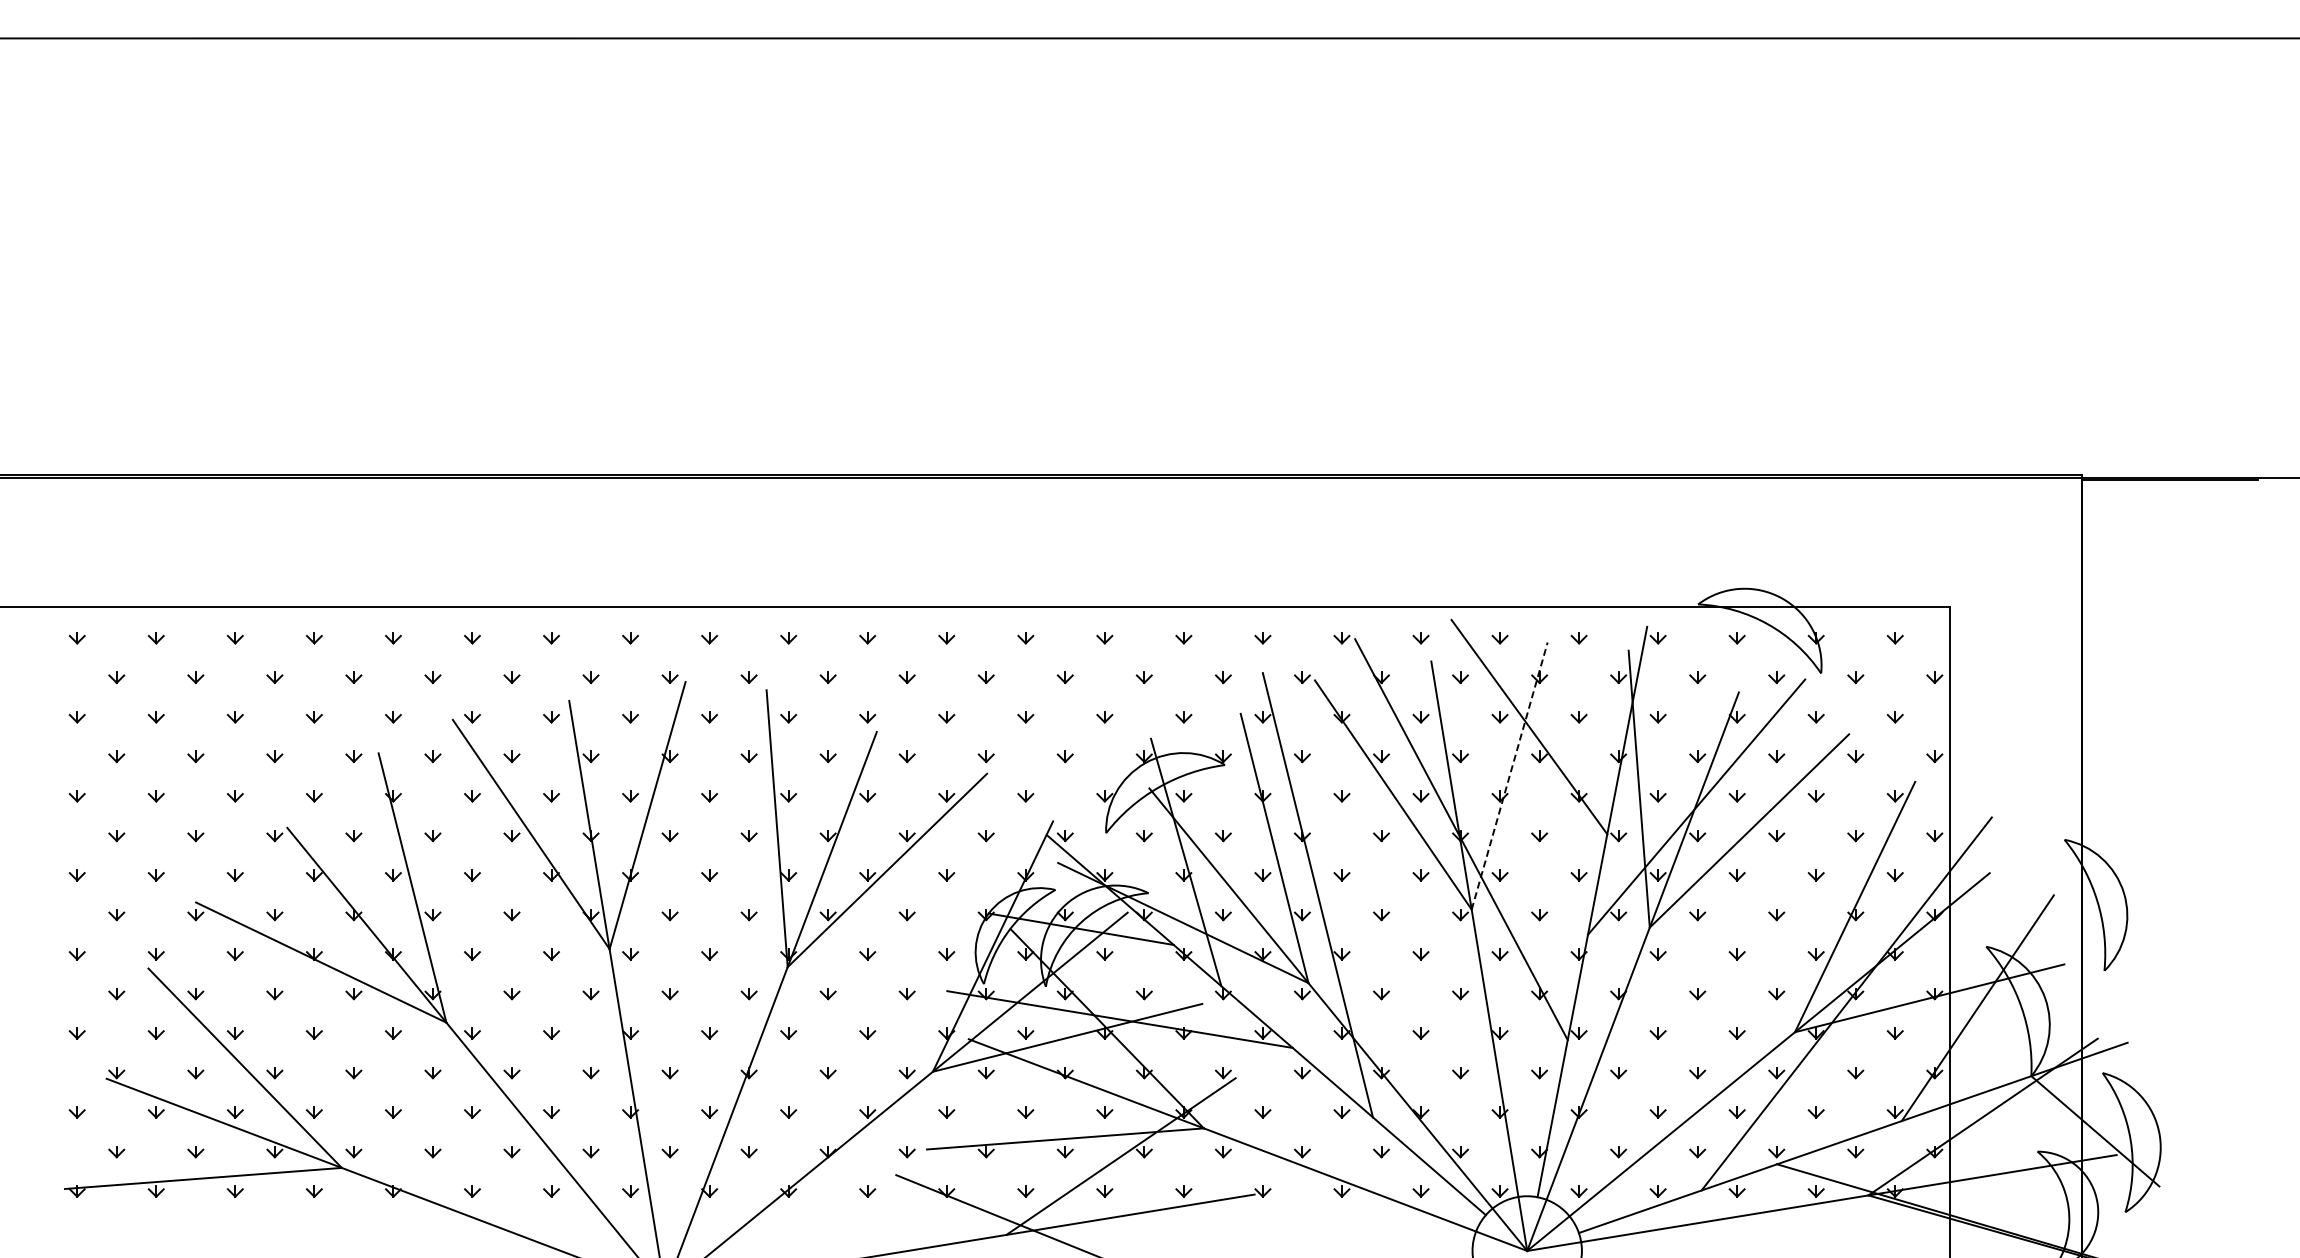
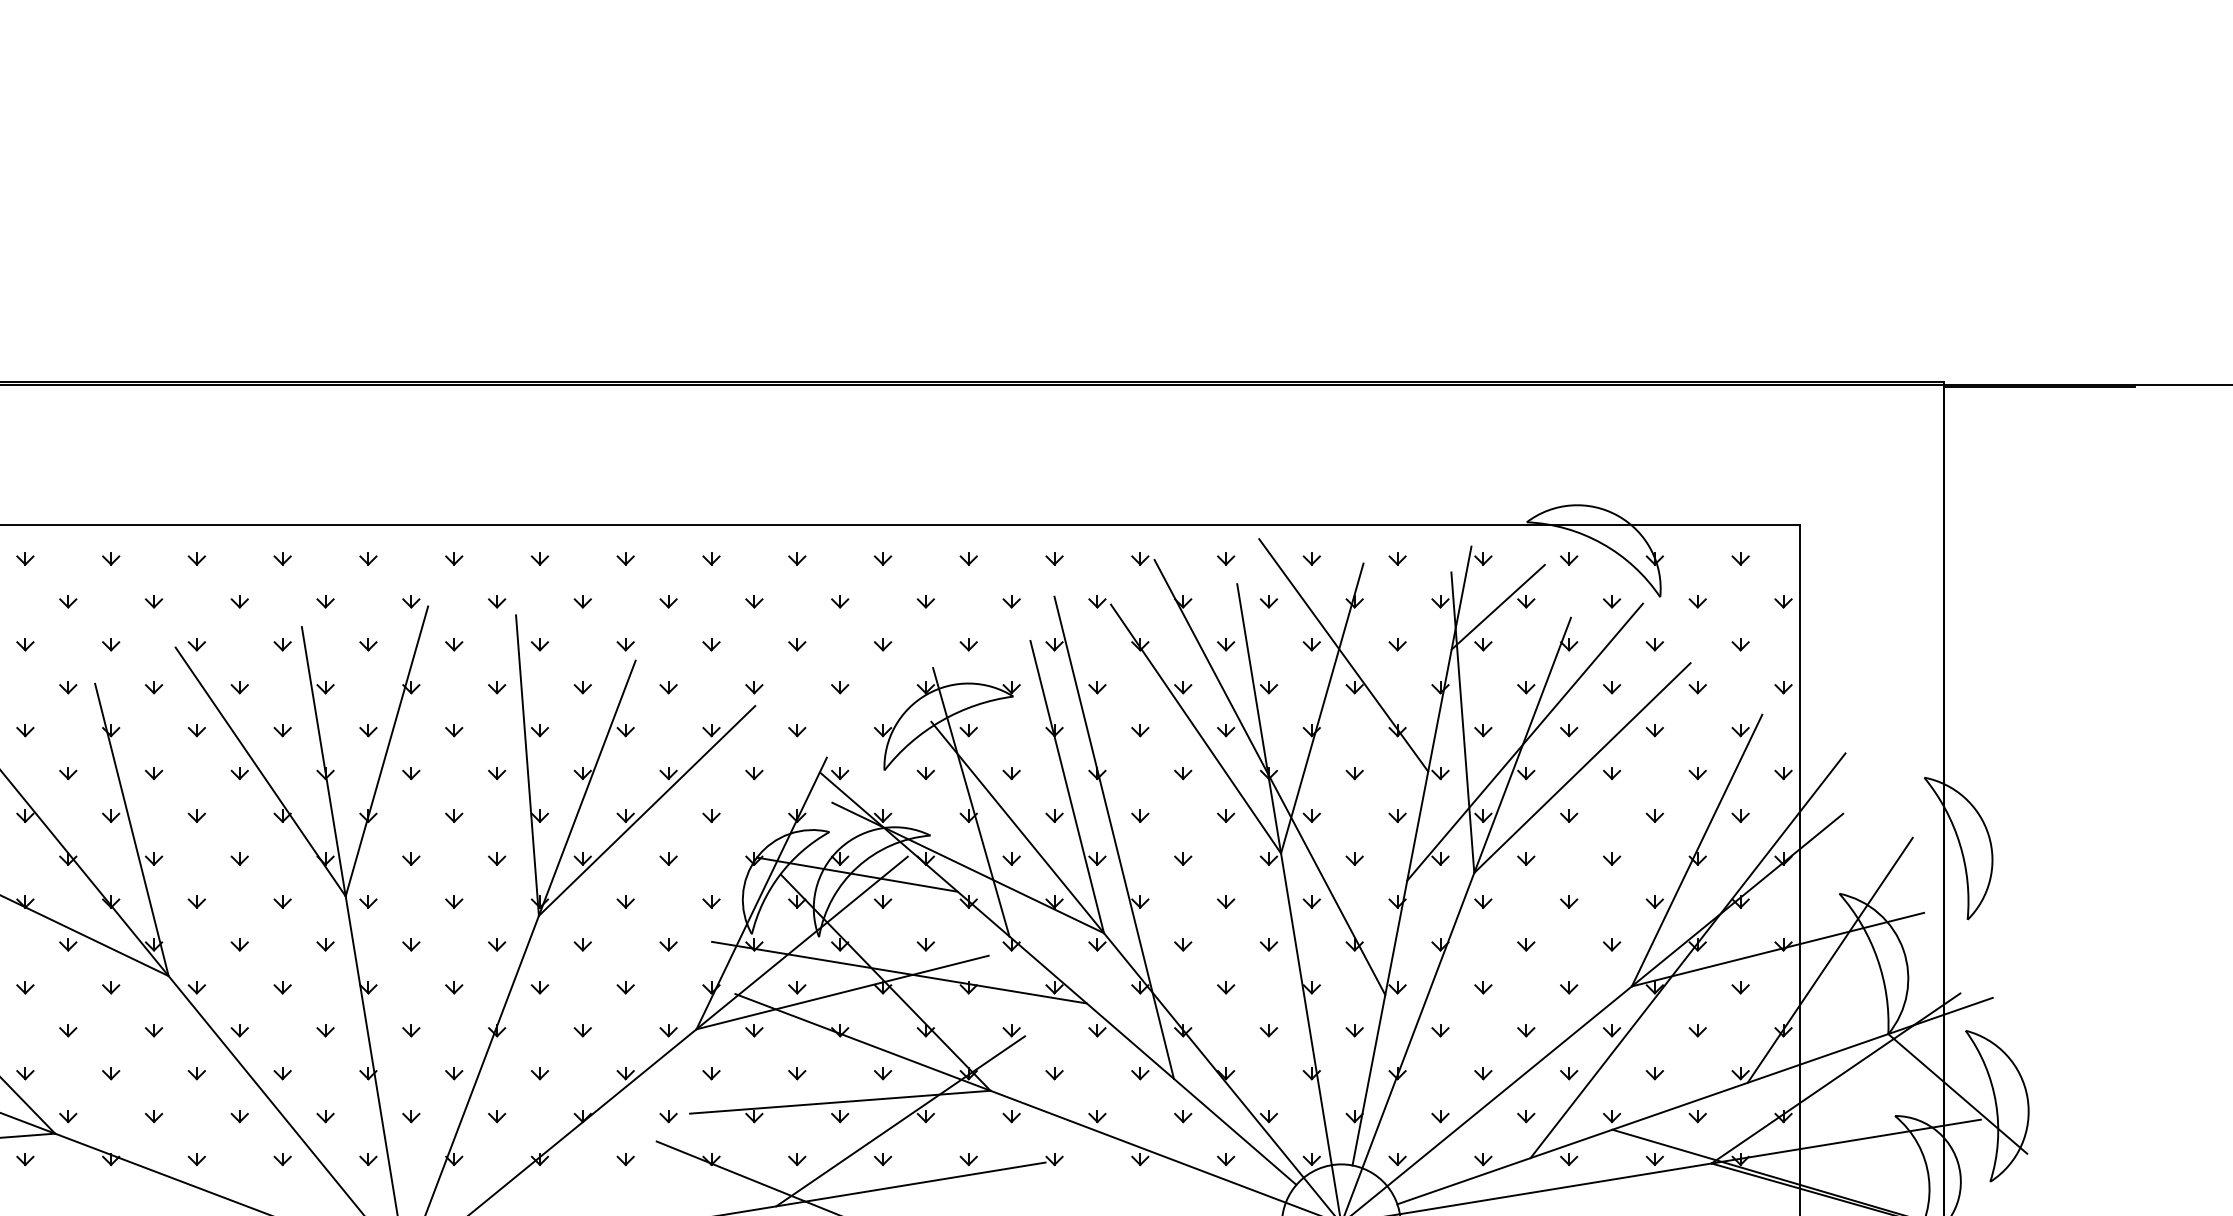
line: (1671, 682) -> (1497, 606), added
line: (1509, 776) -> (1322, 708), dashed -> solid

